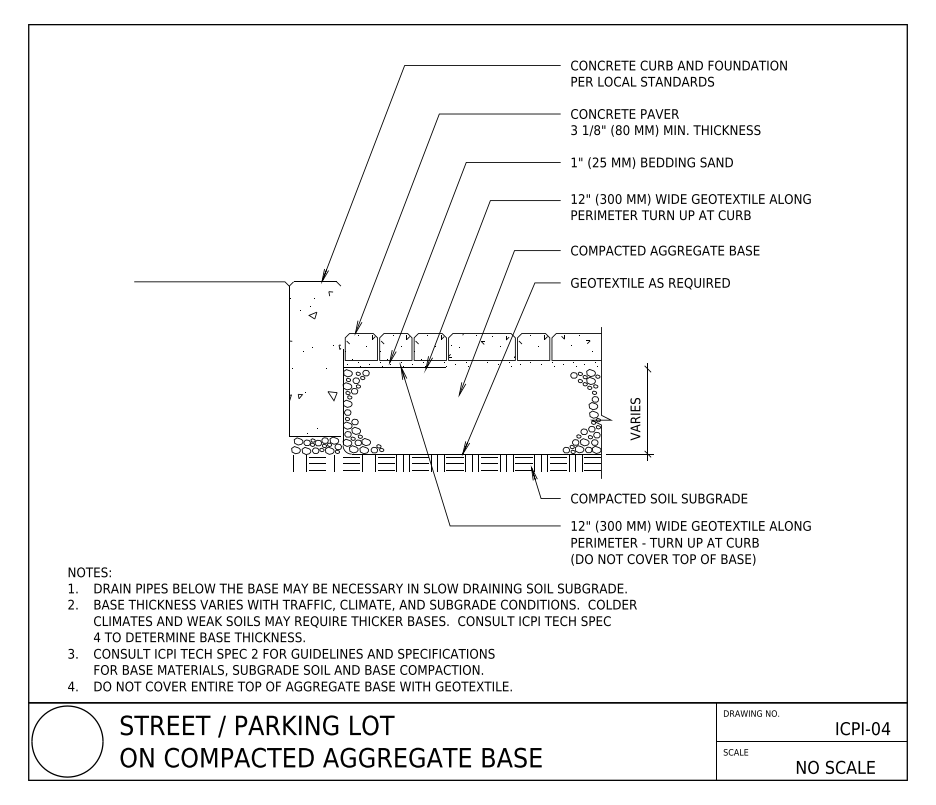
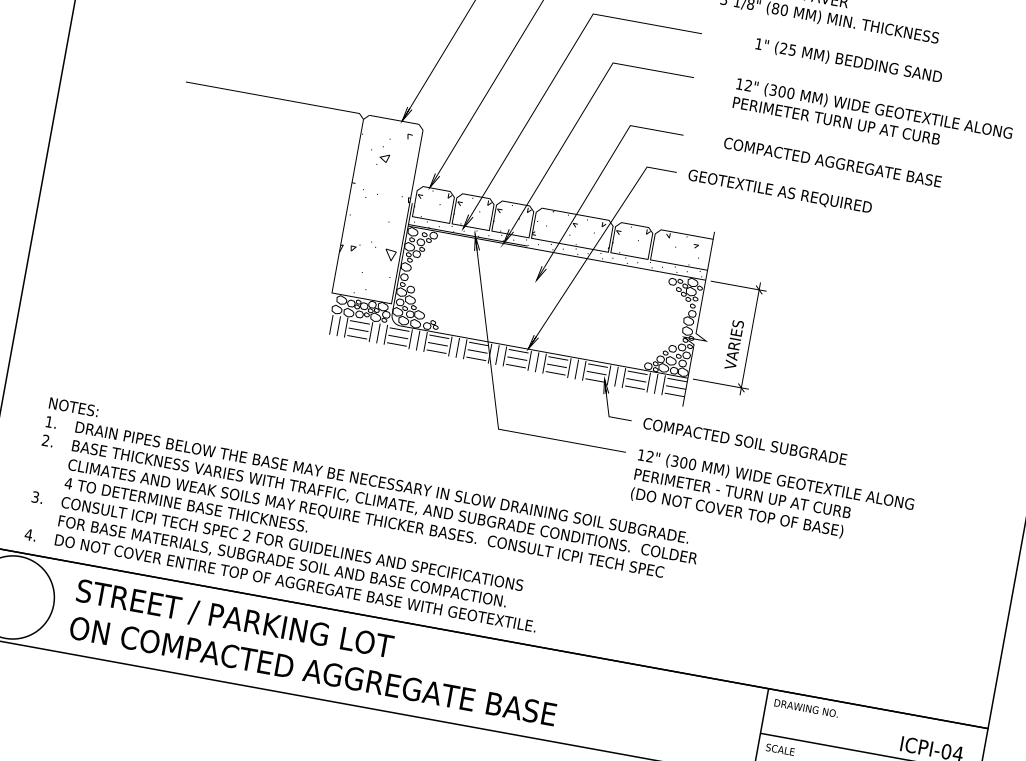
text: (651, 162) -> (848, 60), moved
text: (690, 206) -> (872, 117), moved
text: (665, 250) -> (833, 162), moved

